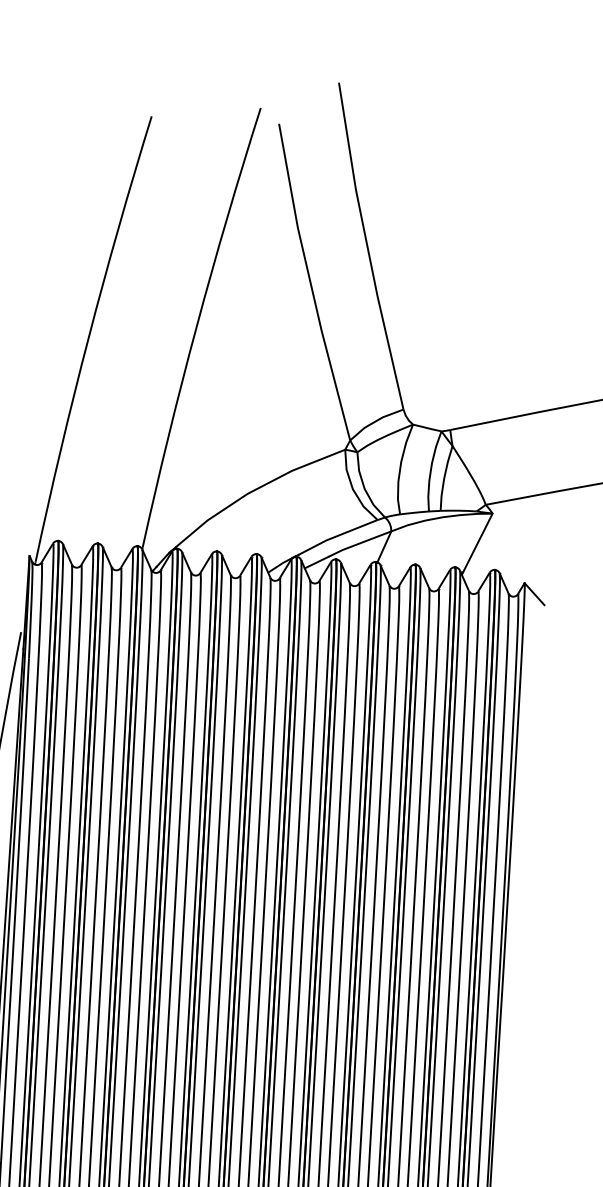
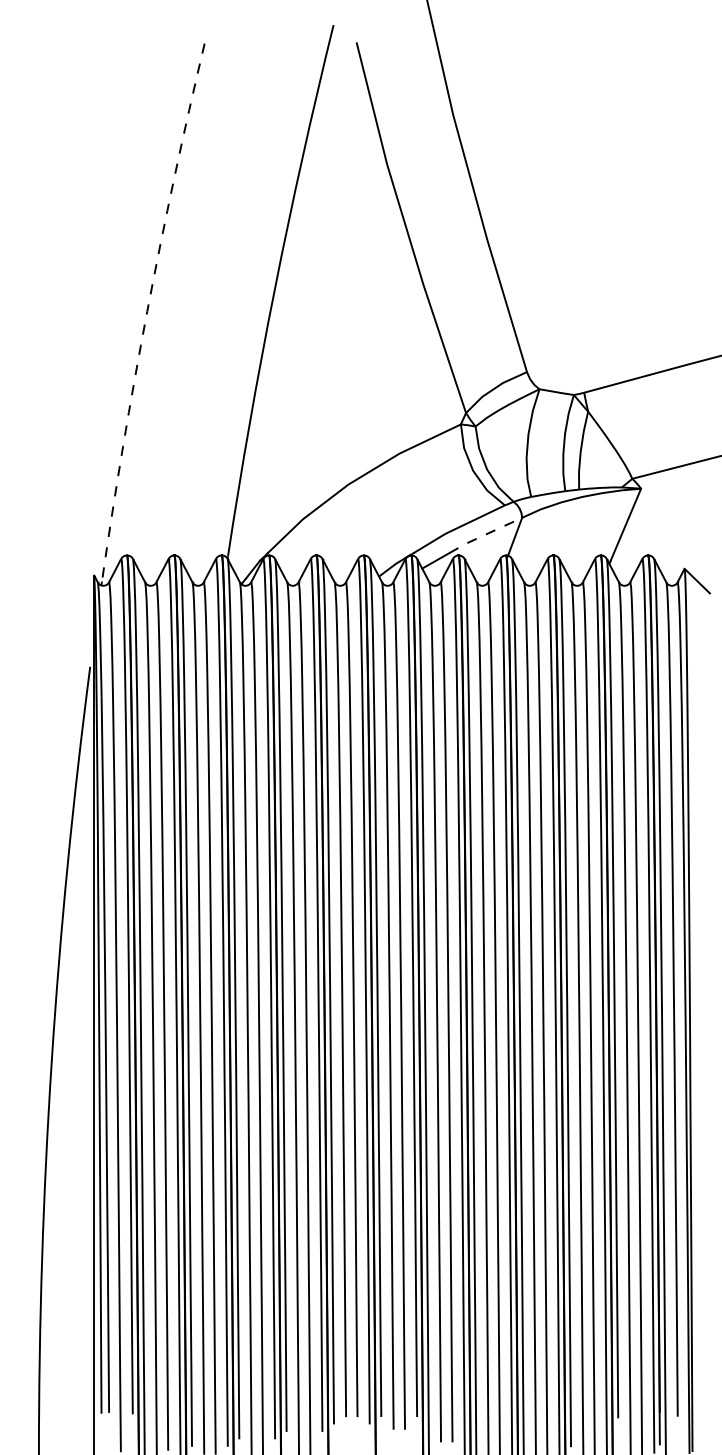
arc: (88, 337) -> (147, 311), solid -> dashed
line: (359, 543) -> (485, 534), solid -> dashed

